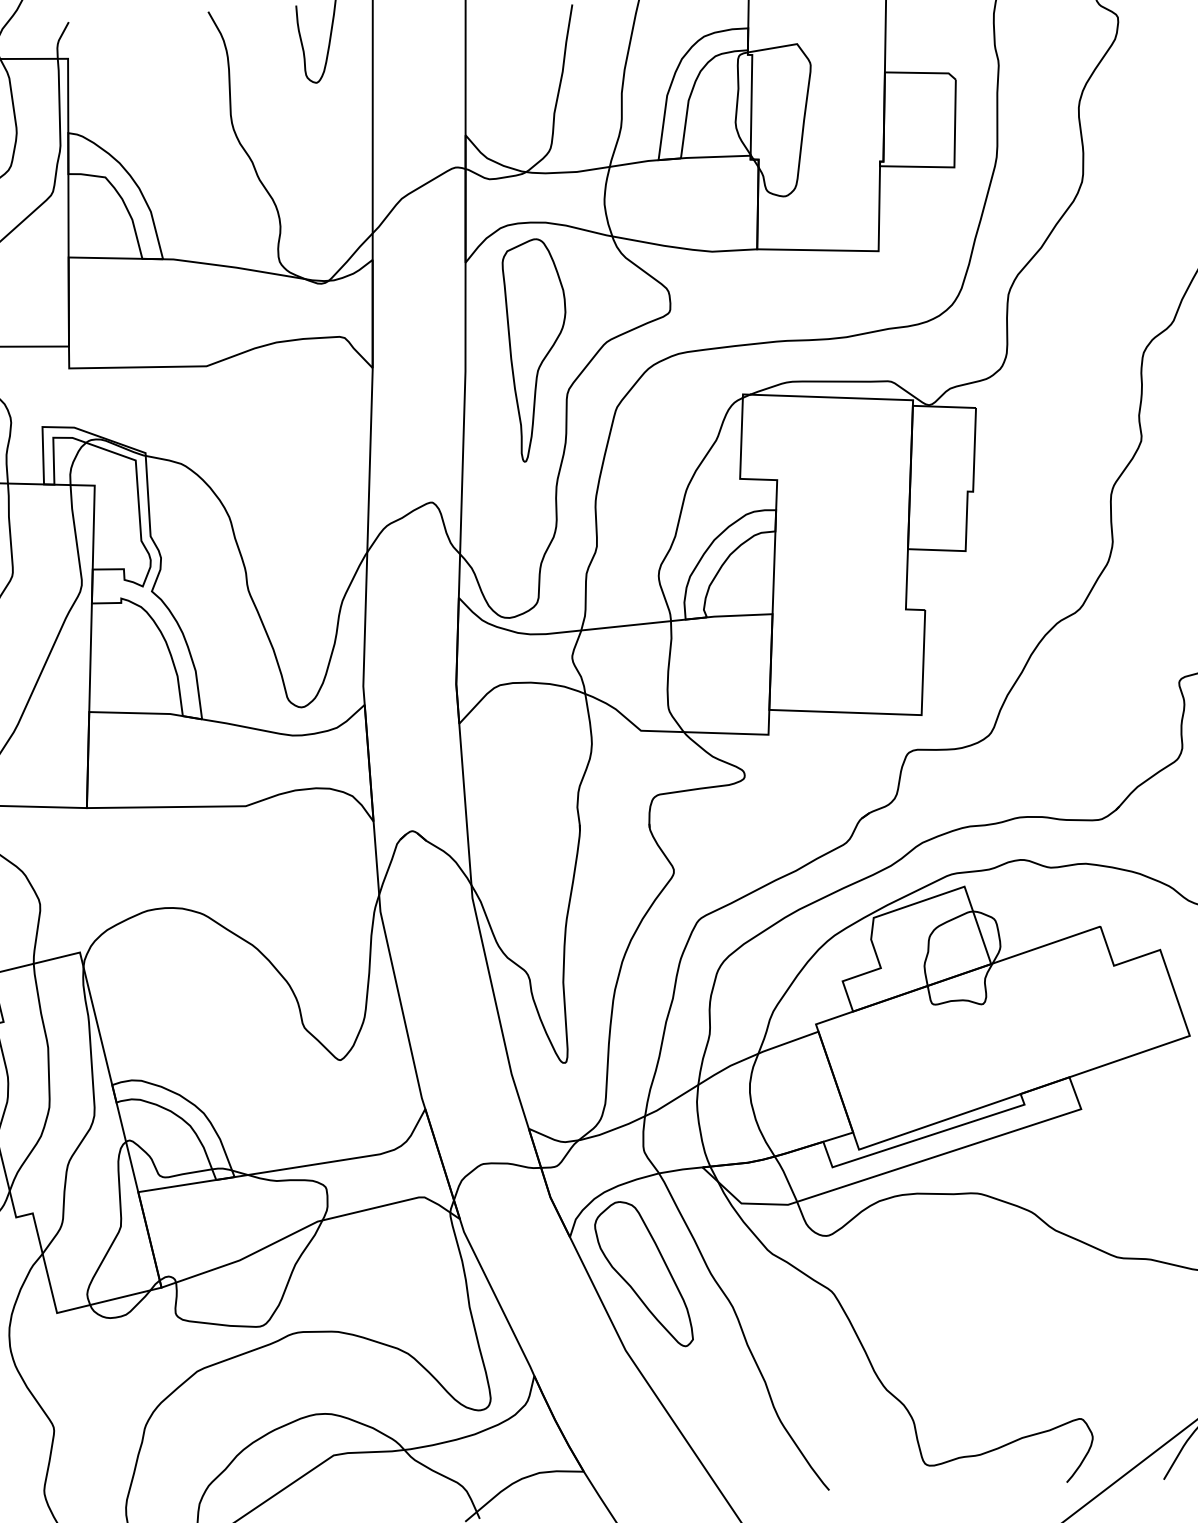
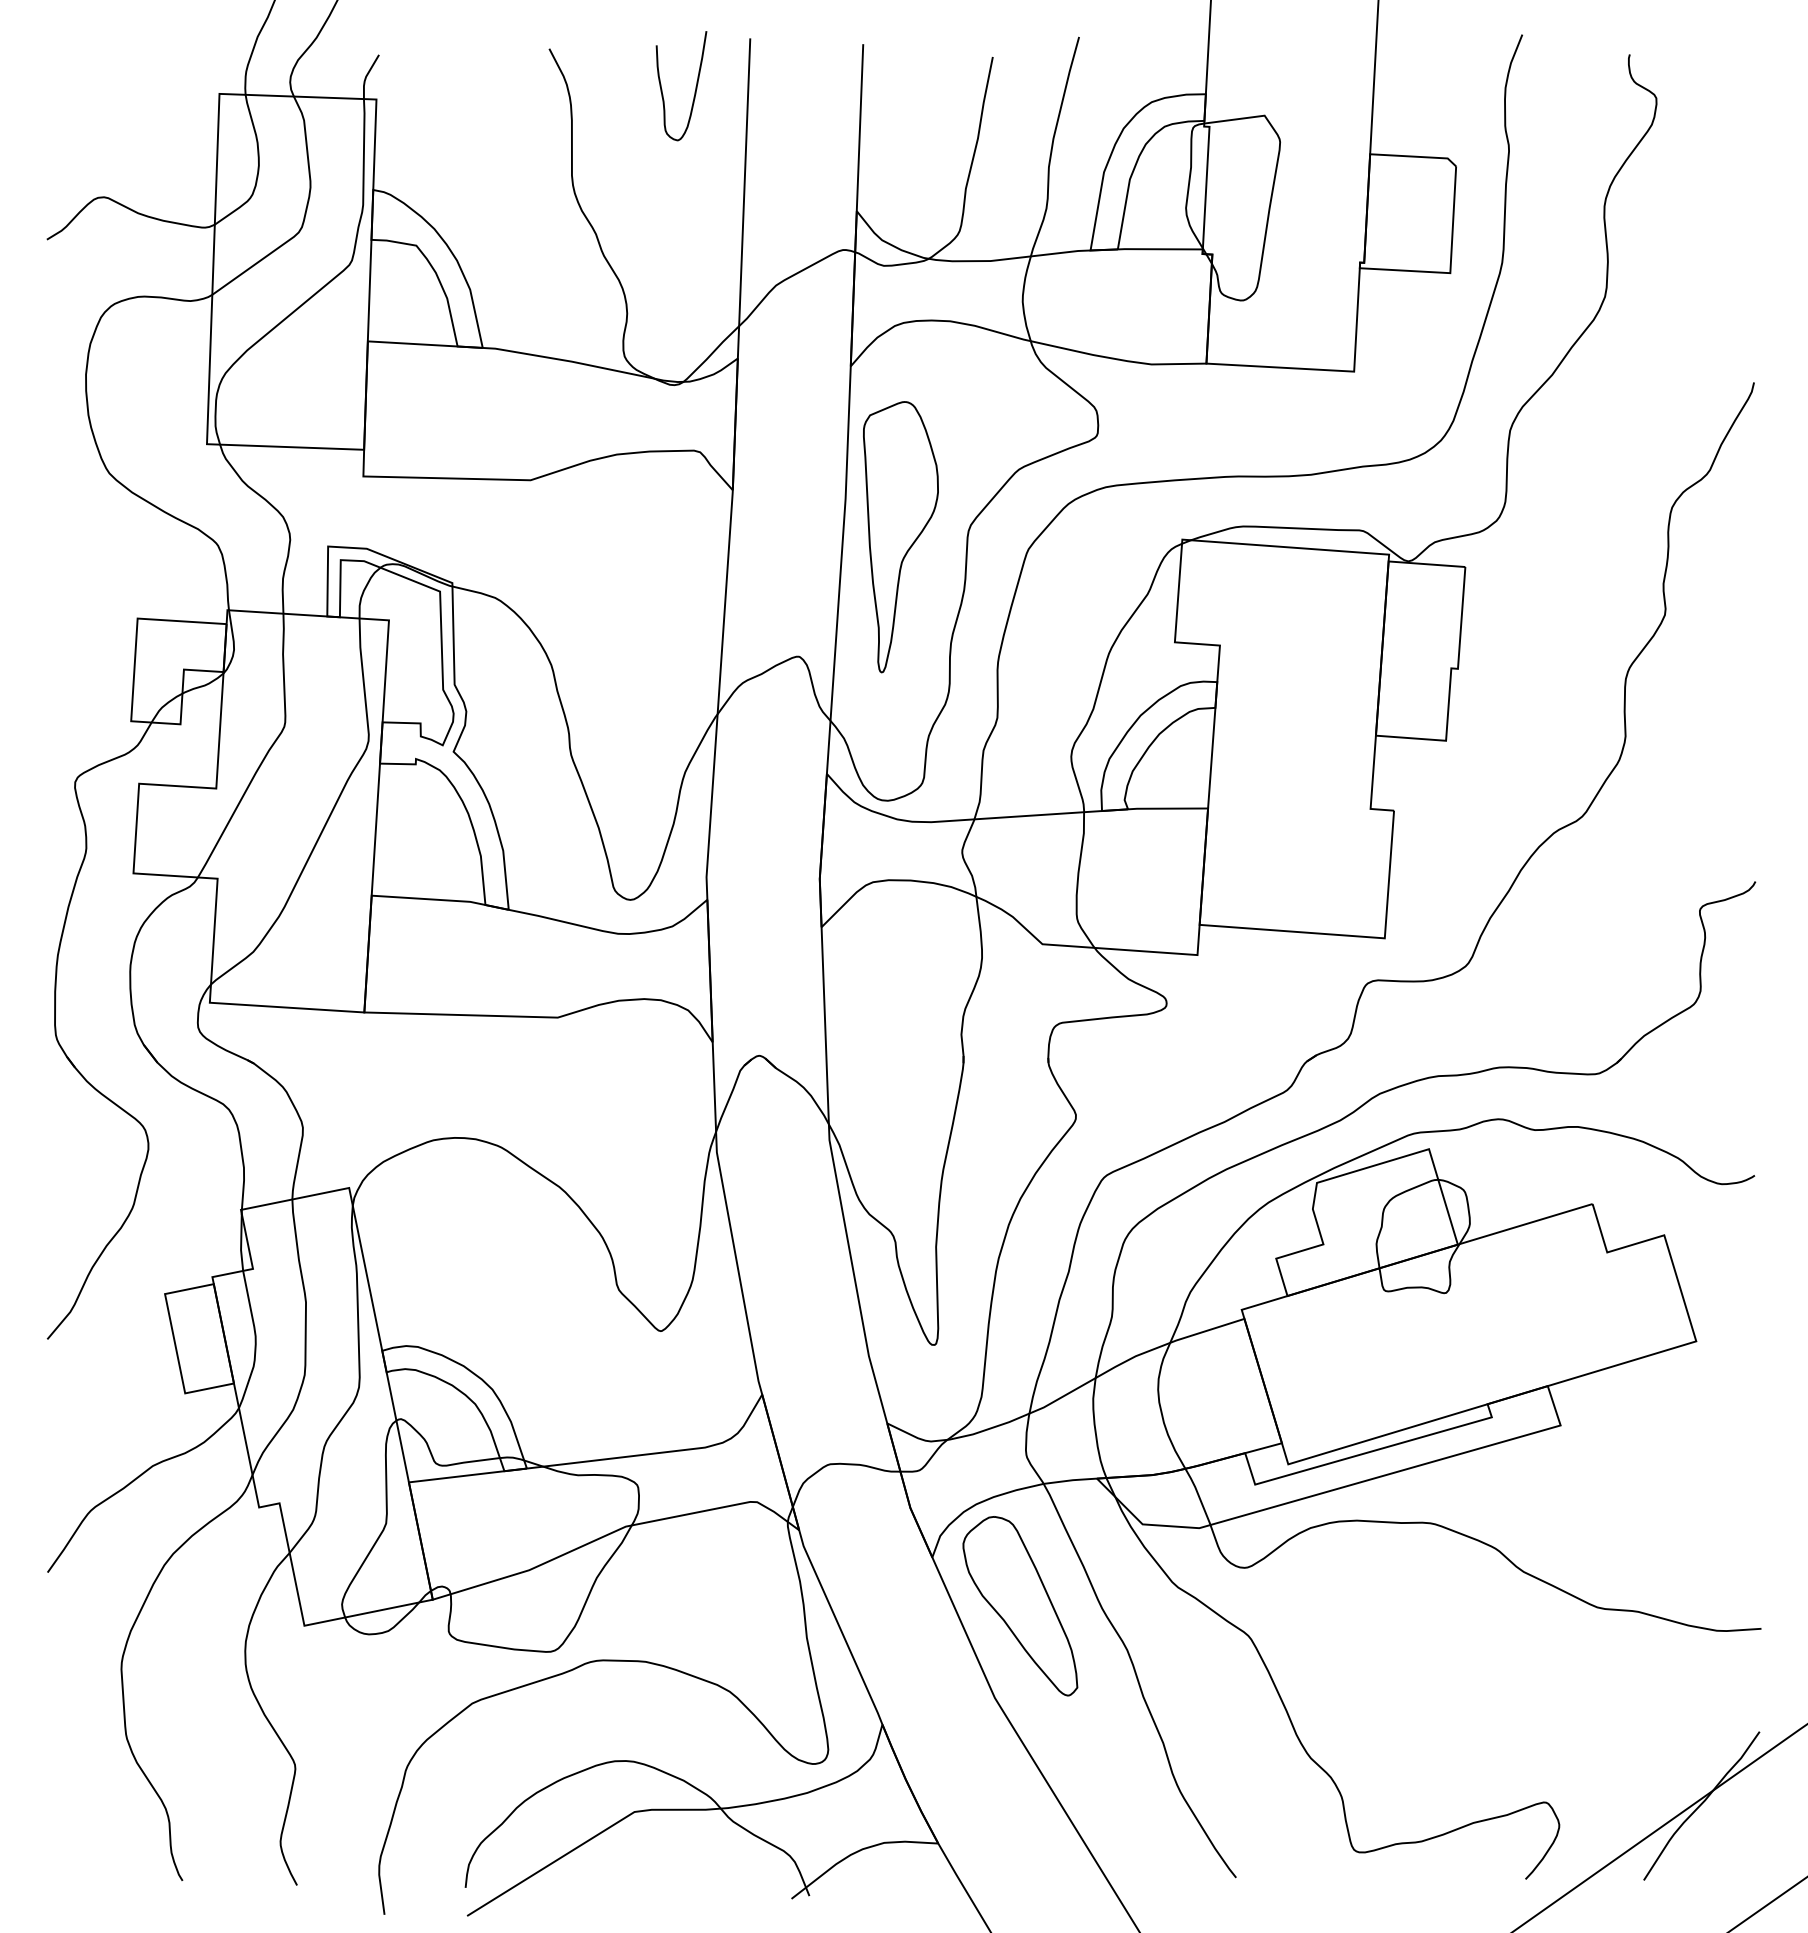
part: (536, 350) -> (900, 537), moved

